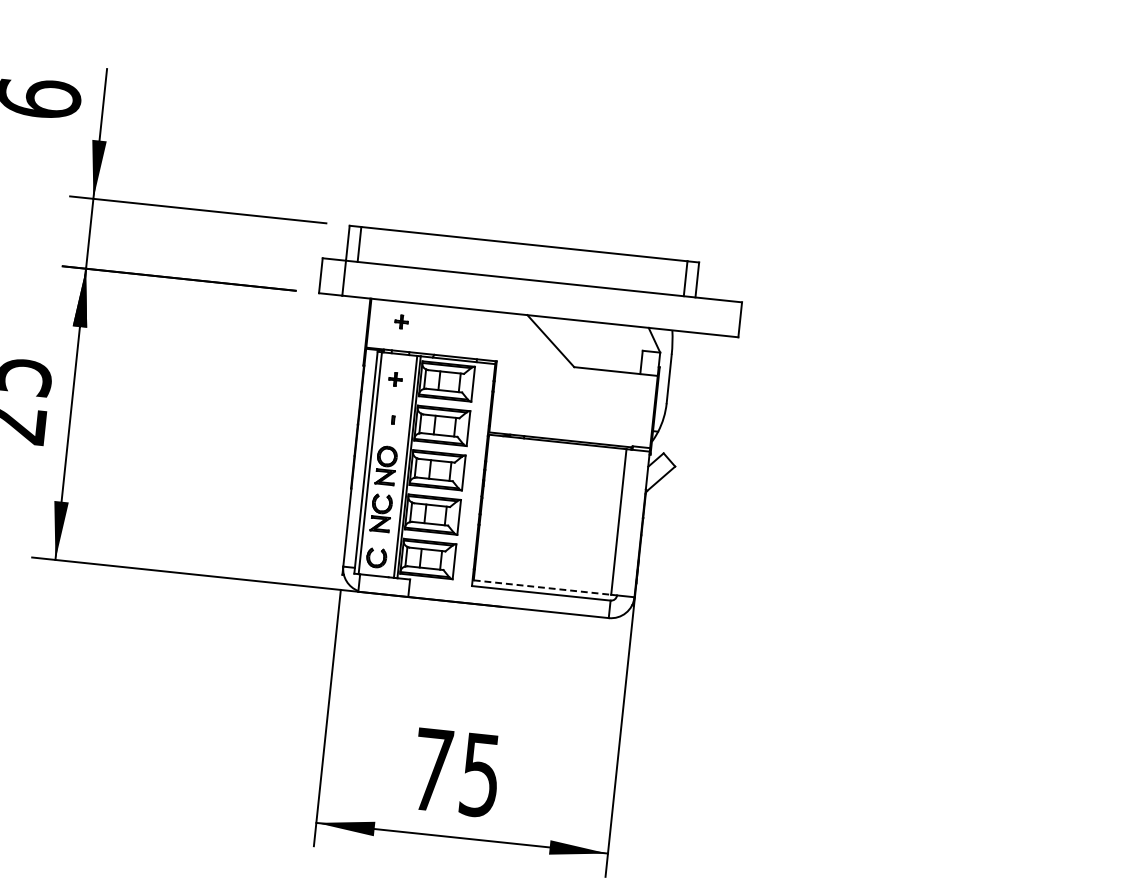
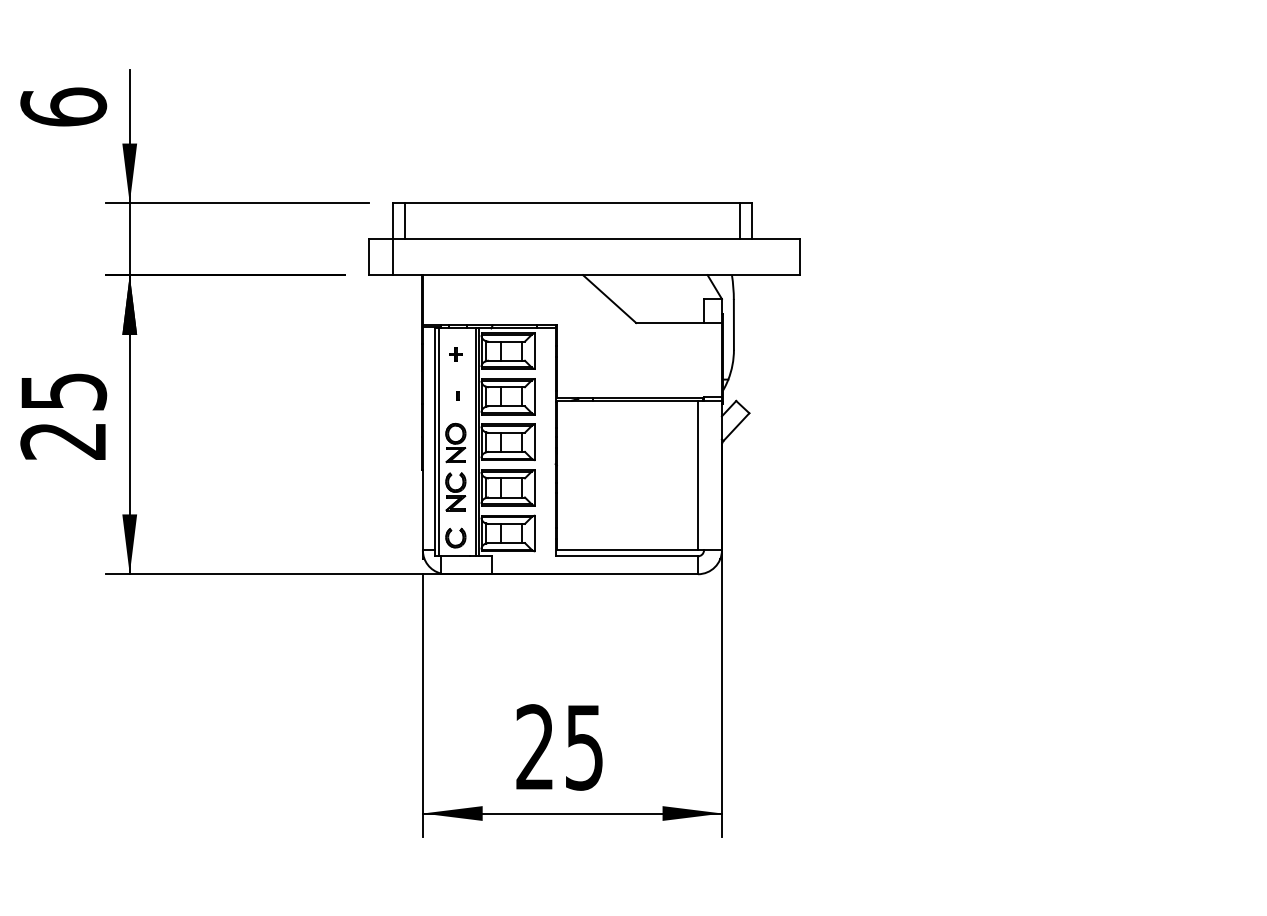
part: (401, 321) -> (455, 295), removed
line: (542, 587) -> (627, 550), dashed -> solid
text: (431, 769) -> (534, 746), 75 -> 25

